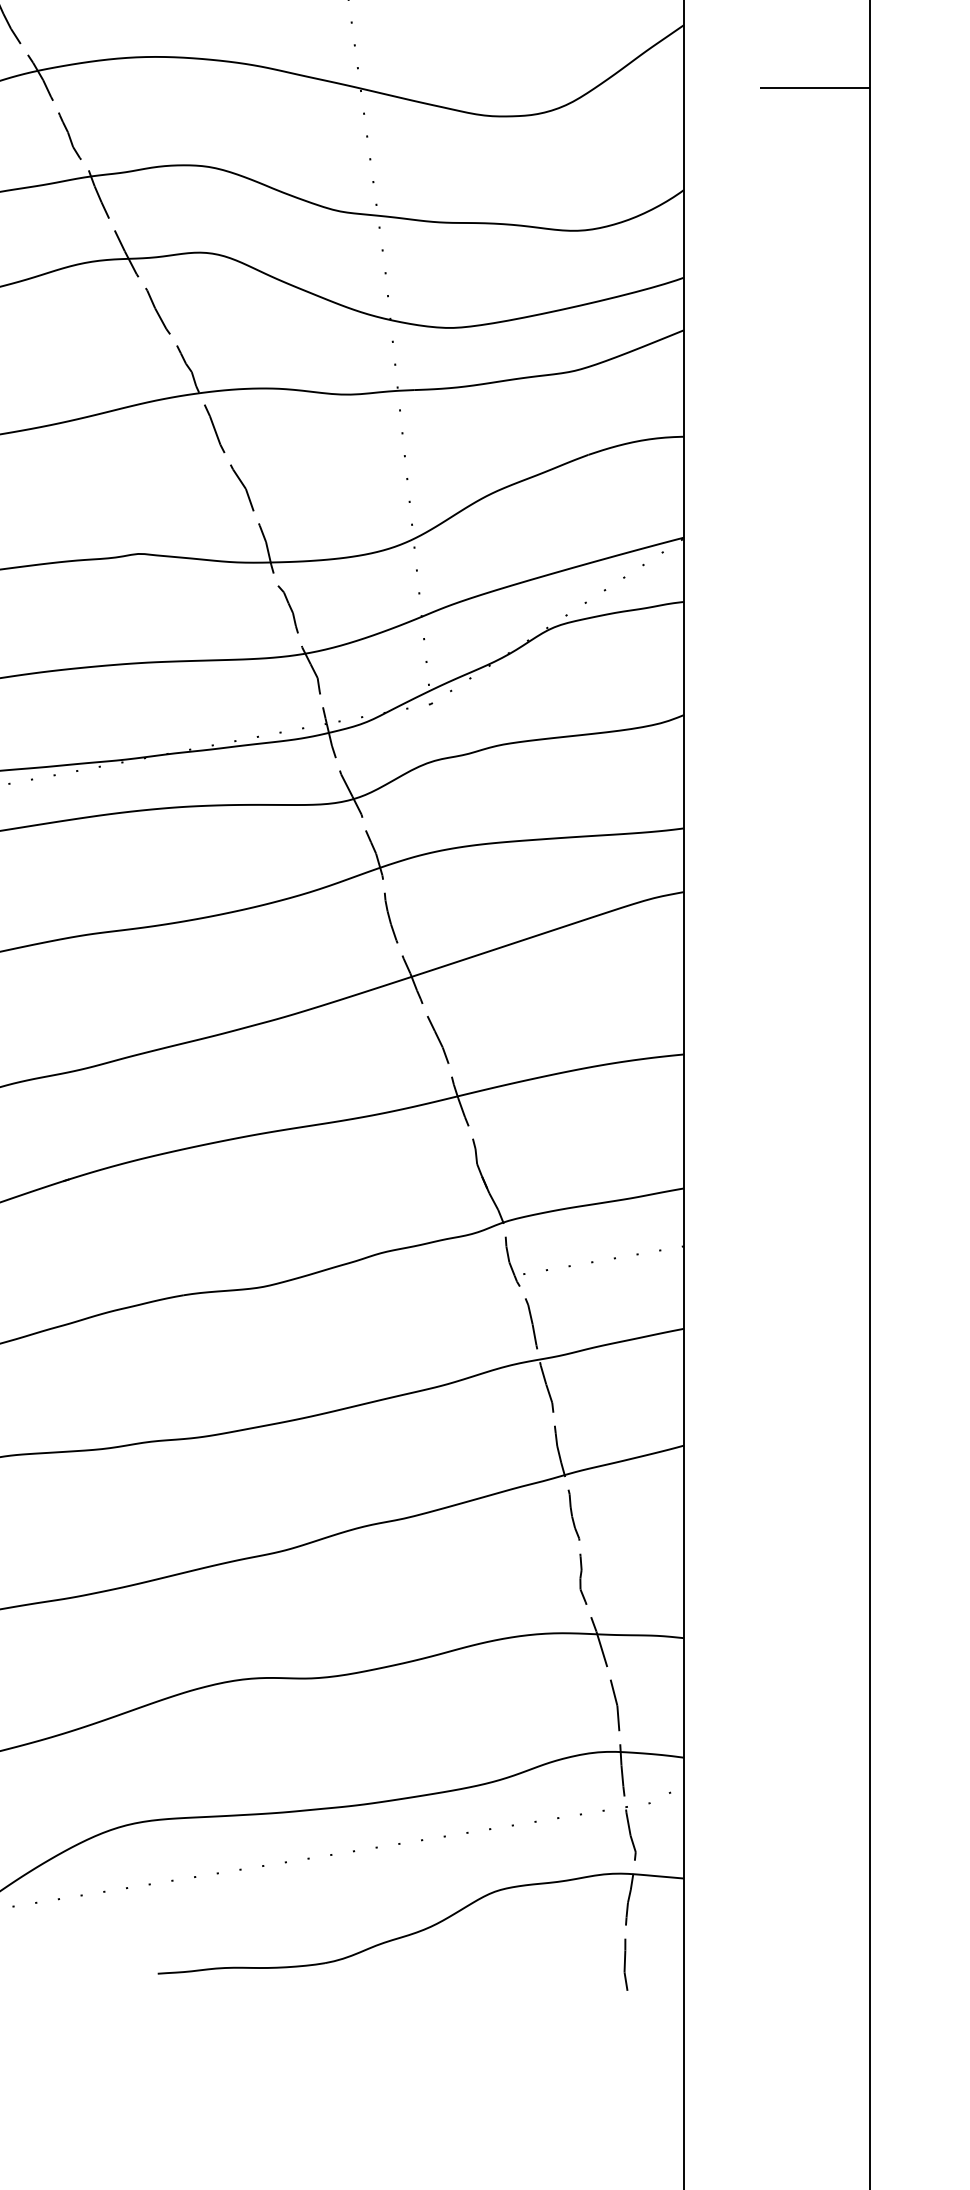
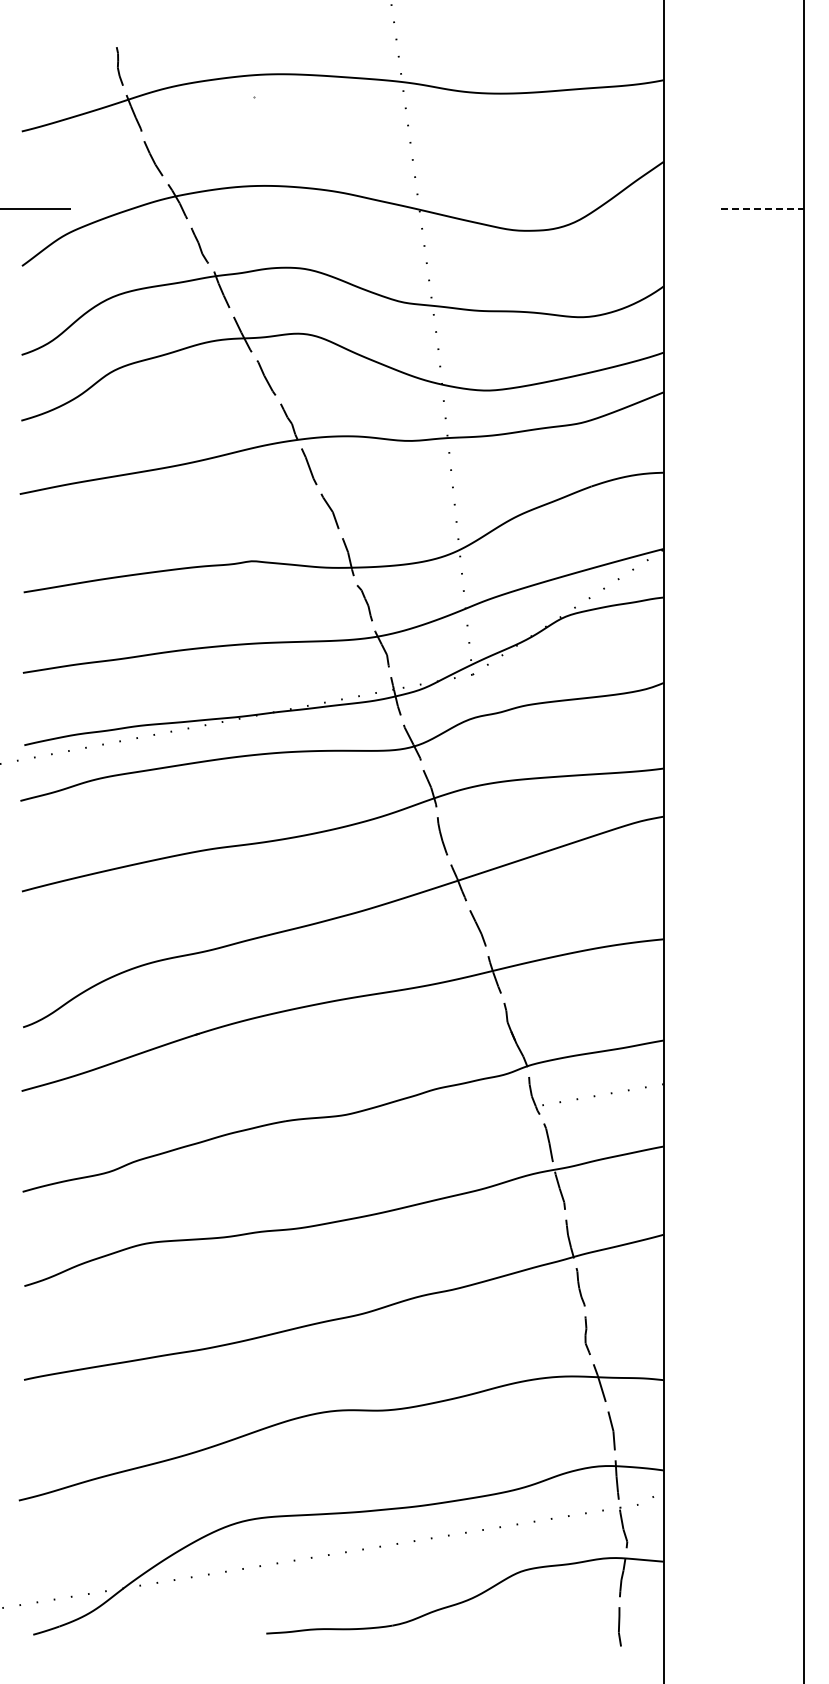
line: (816, 88) -> (763, 209), solid -> dashed

